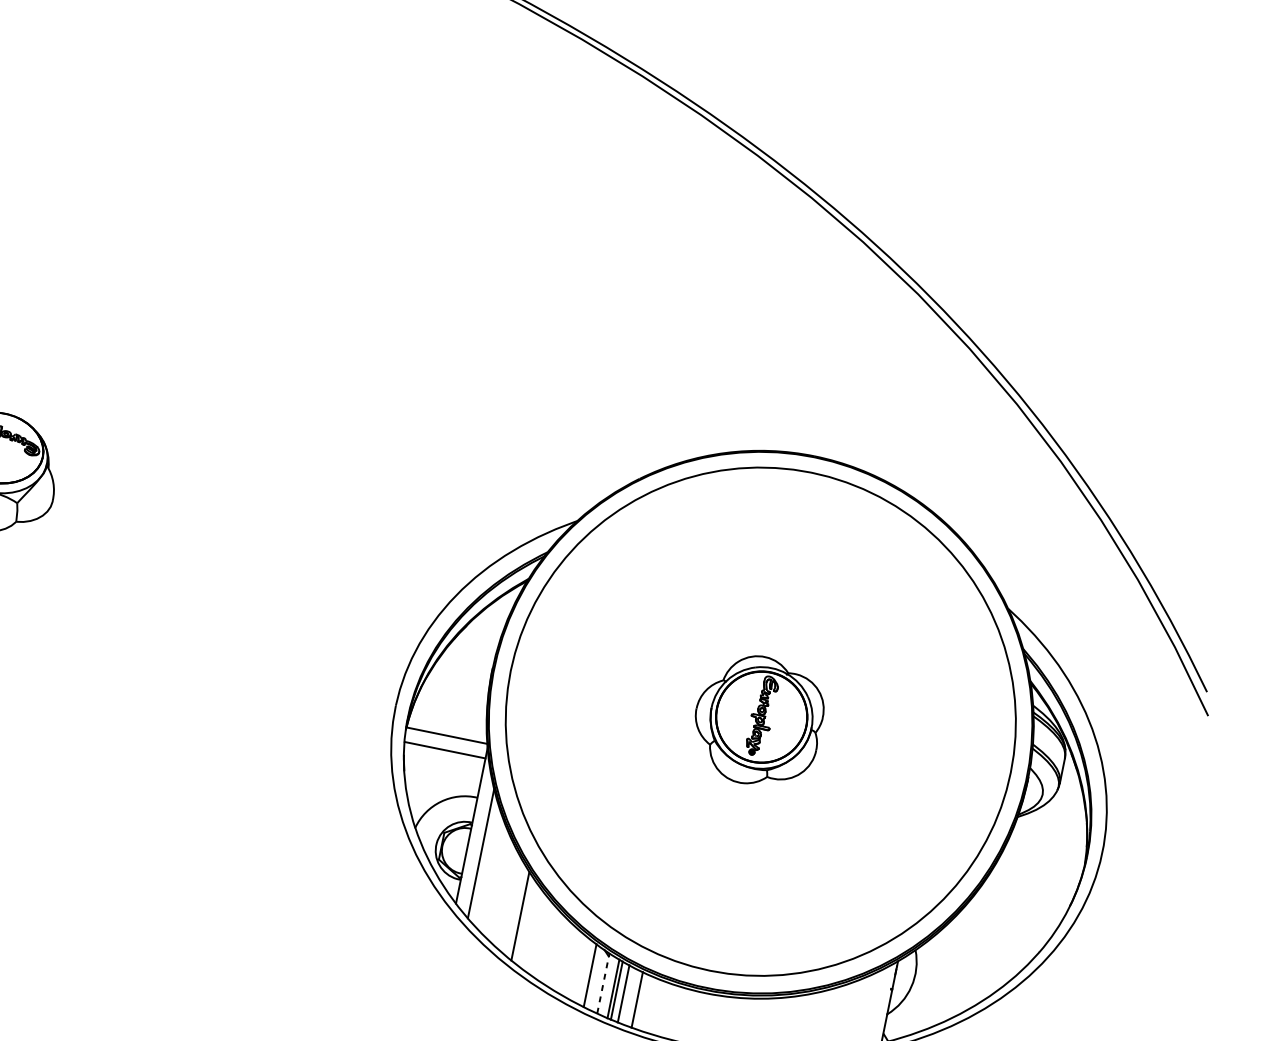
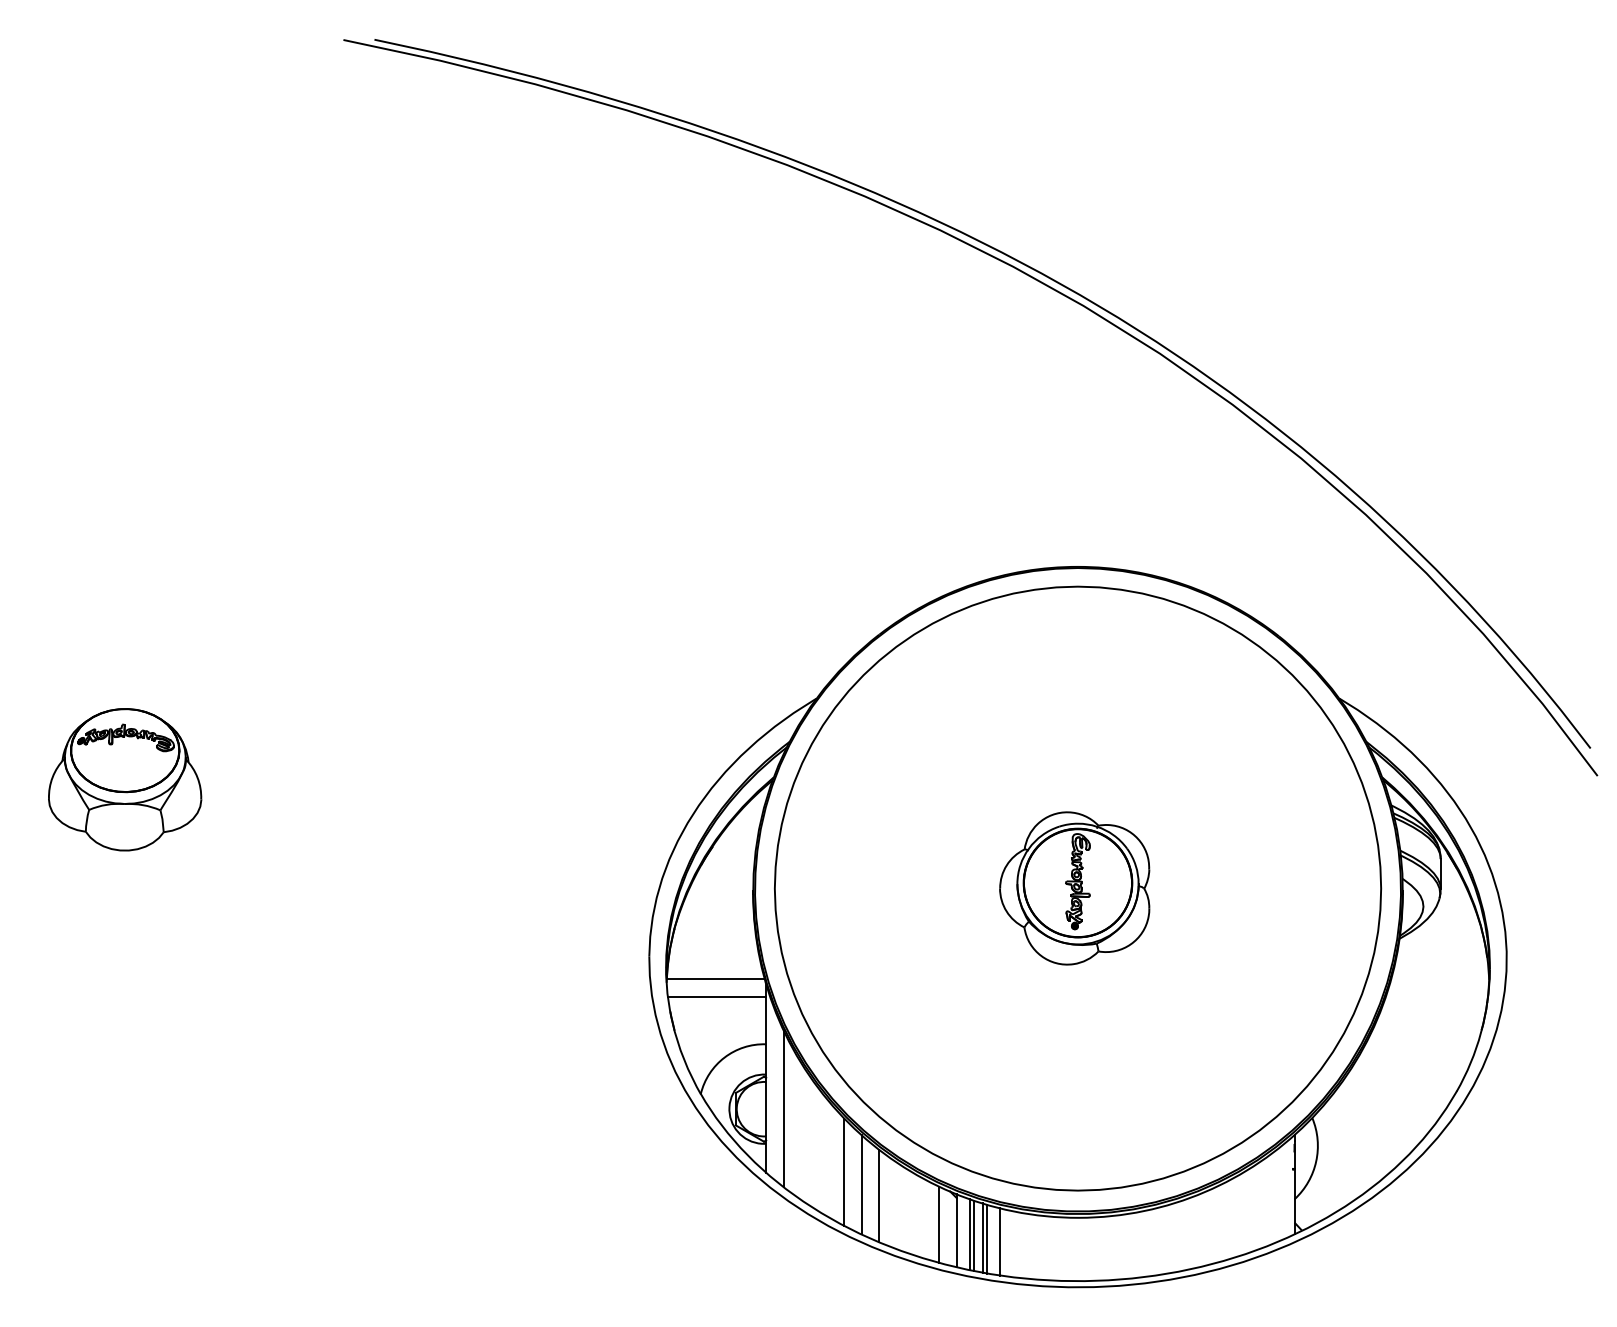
line: (532, 929) -> (861, 1184), added
line: (544, 941) -> (878, 1195), added
line: (603, 983) -> (956, 1230), dashed -> solid
line: (627, 995) -> (987, 1238), added

